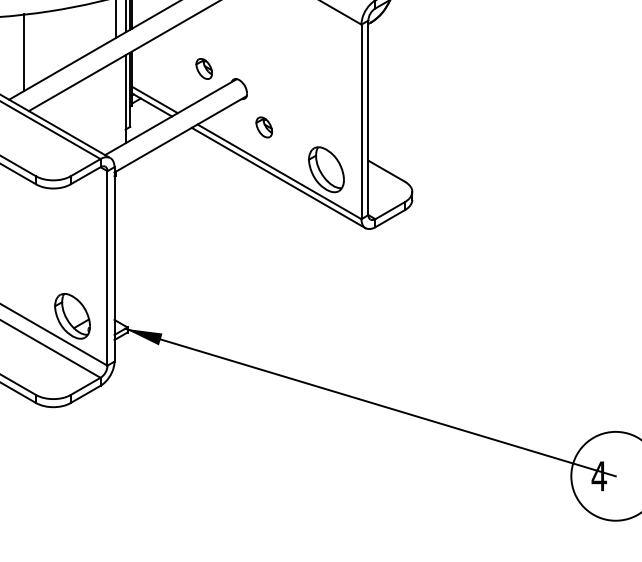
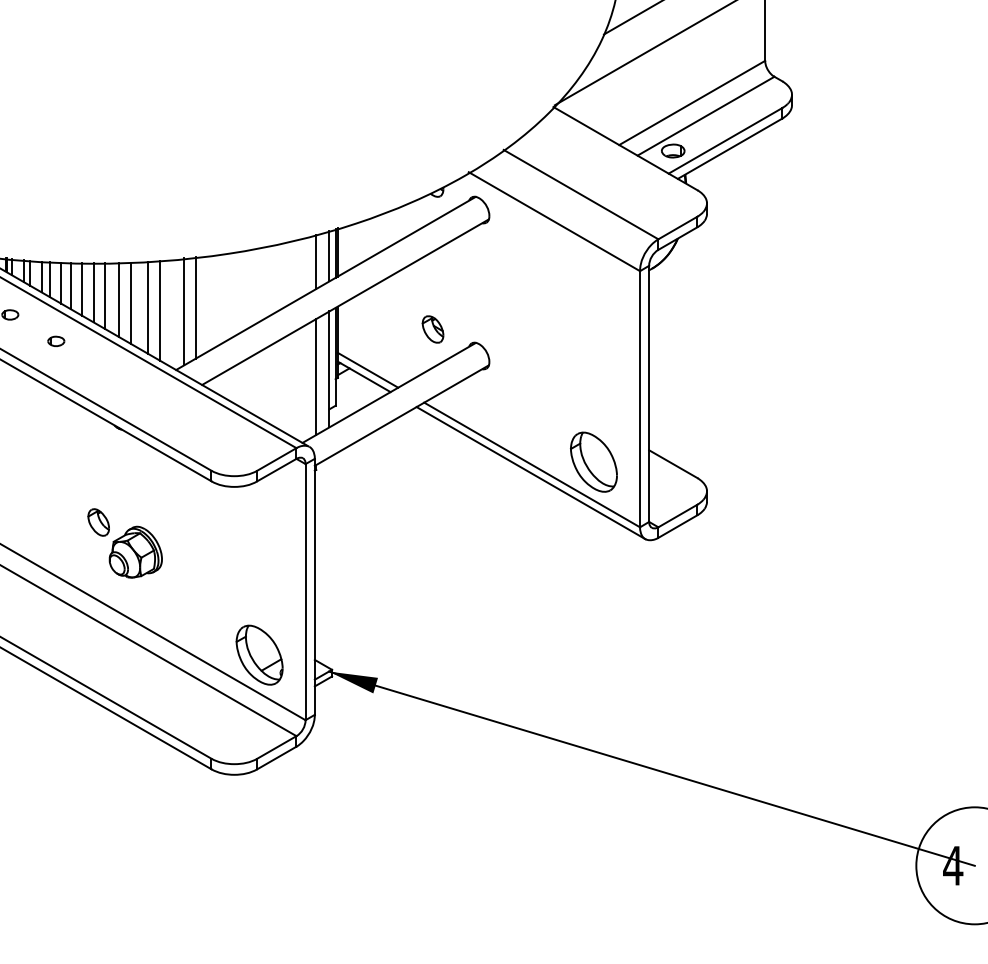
line: (15, 55) -> (184, 311), added
line: (115, 104) -> (316, 376), added
part: (263, 127) -> (511, 406), removed

